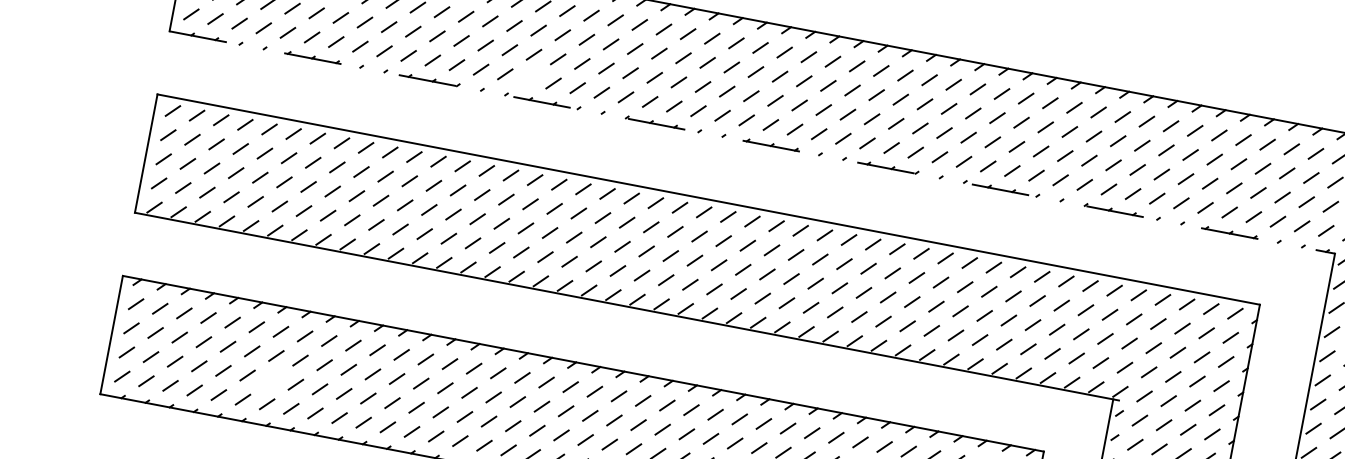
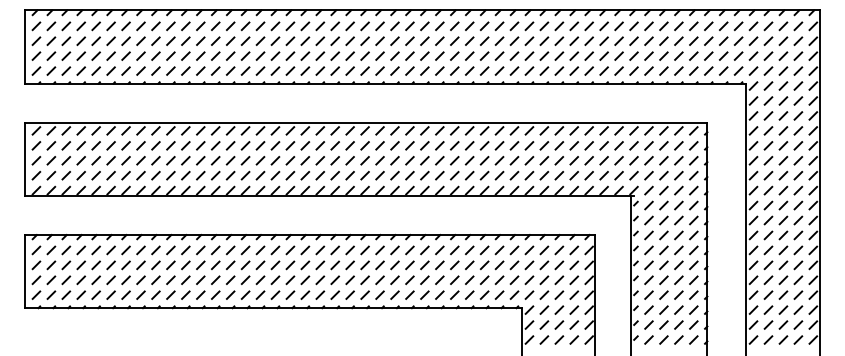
line: (529, 77) -> (245, 70), added
line: (751, 142) -> (385, 83), dashed -> solid
line: (270, 380) -> (125, 280), added

